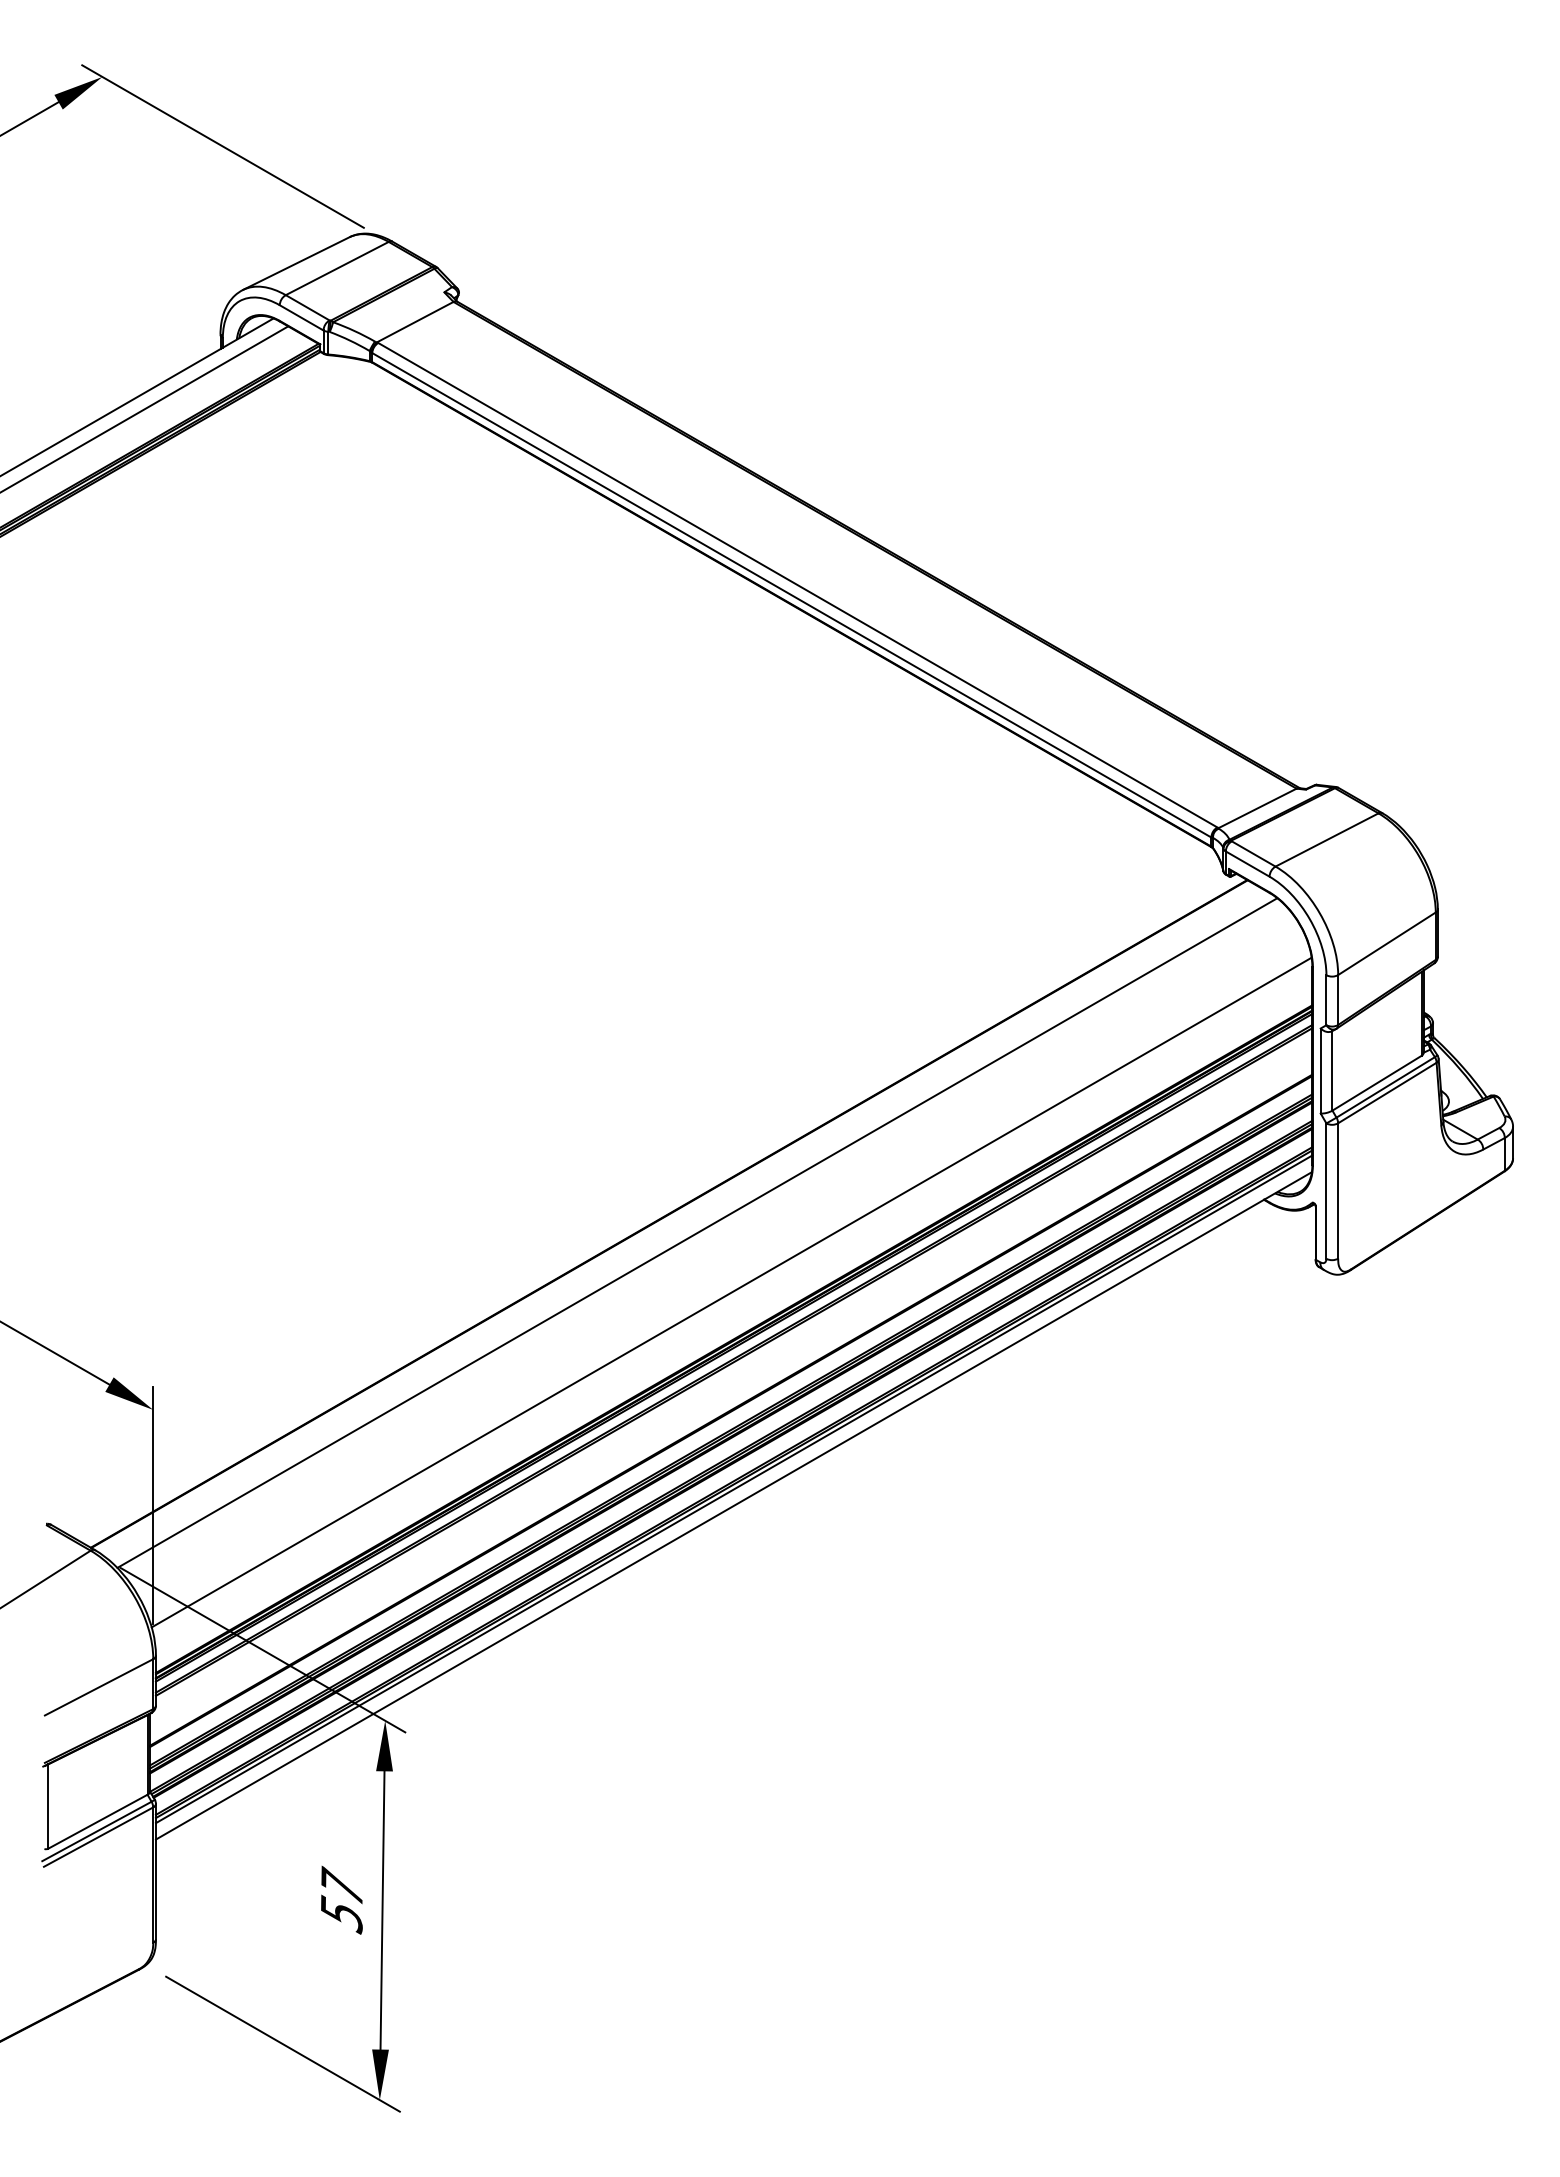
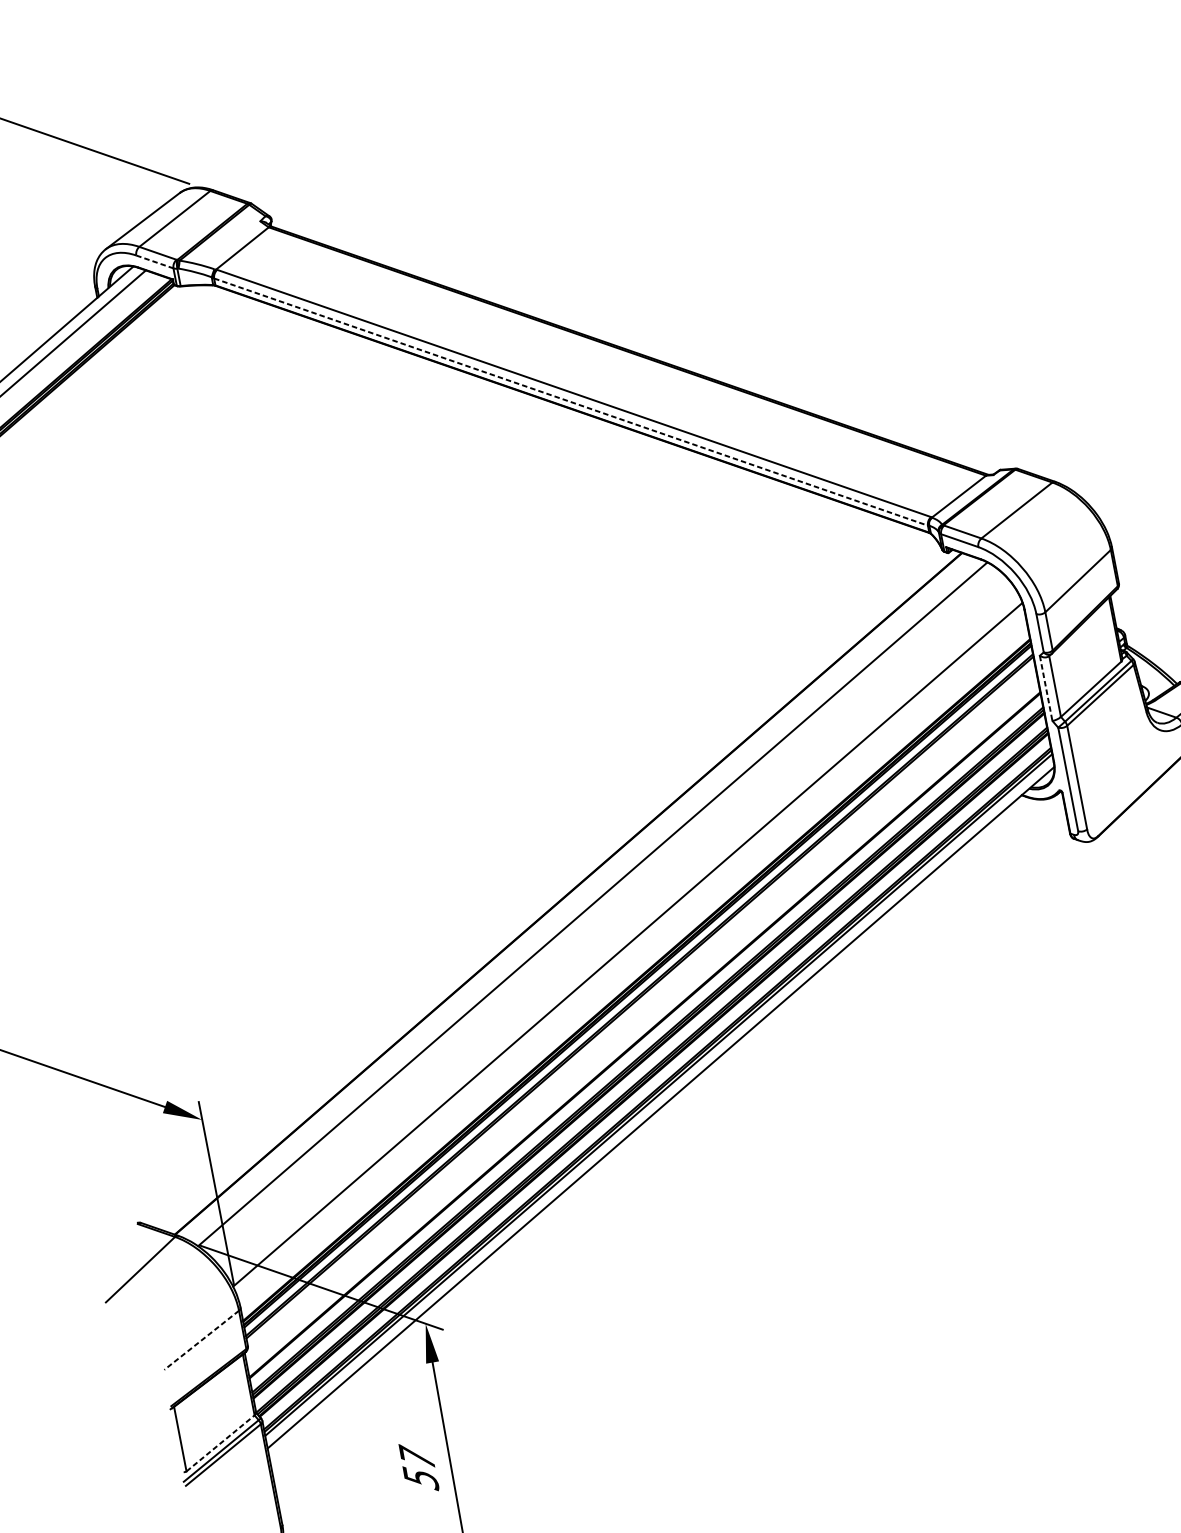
line: (302, 318) -> (155, 262), solid -> dashed
line: (792, 595) -> (571, 402), solid -> dashed
line: (1320, 1071) -> (1046, 688), solid -> dashed
line: (98, 1687) -> (201, 1340), solid -> dashed
line: (97, 1821) -> (220, 1443), solid -> dashed

